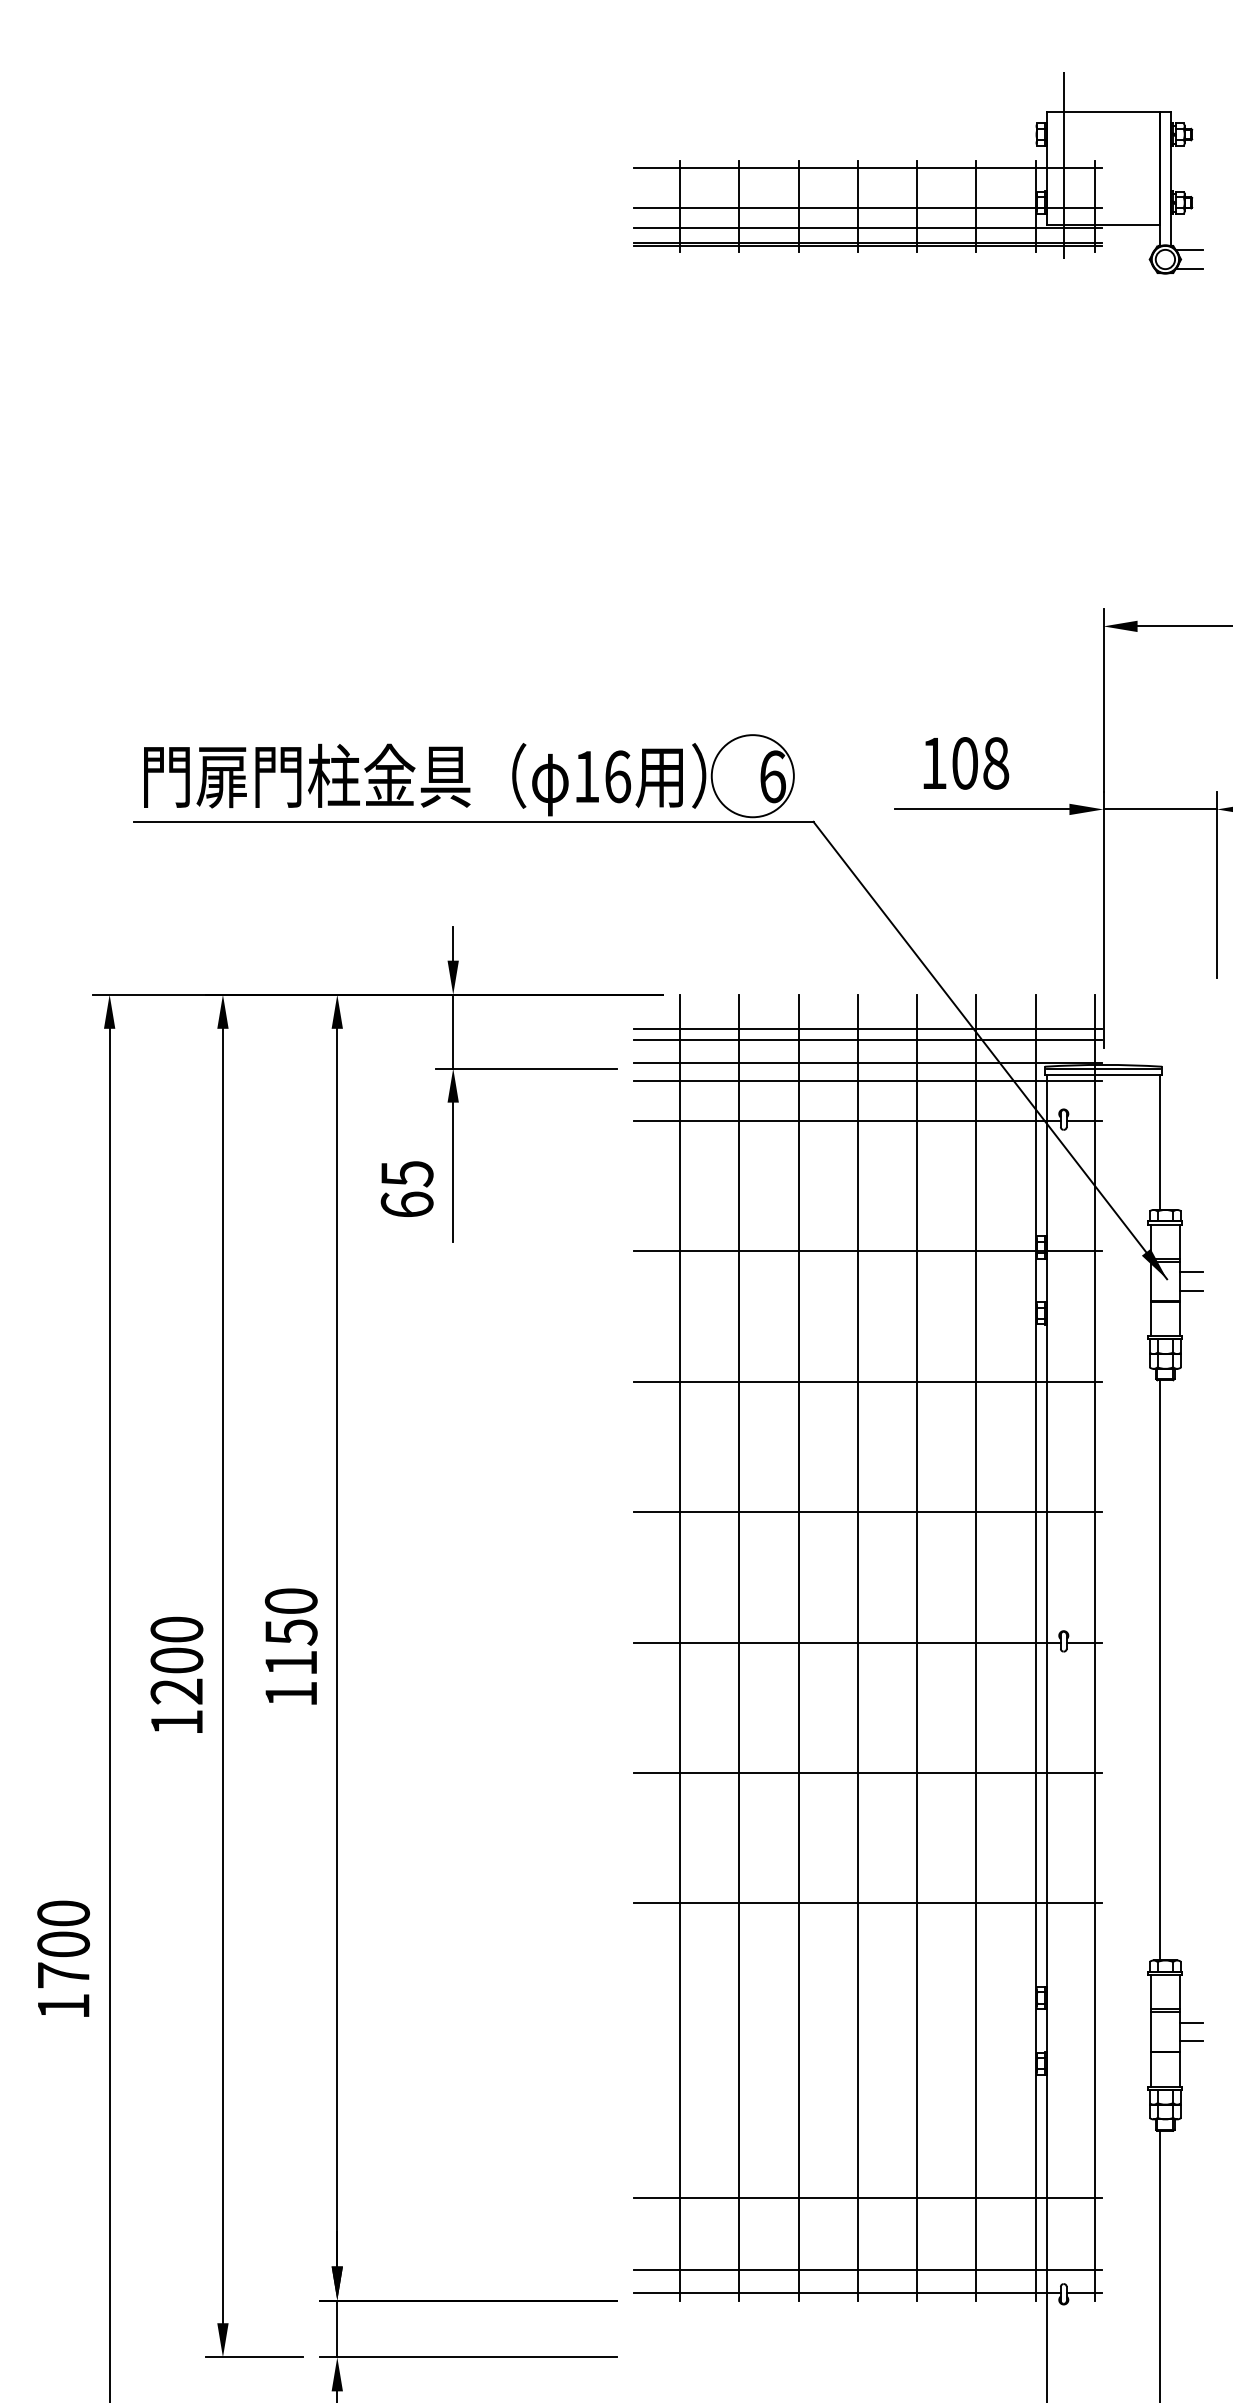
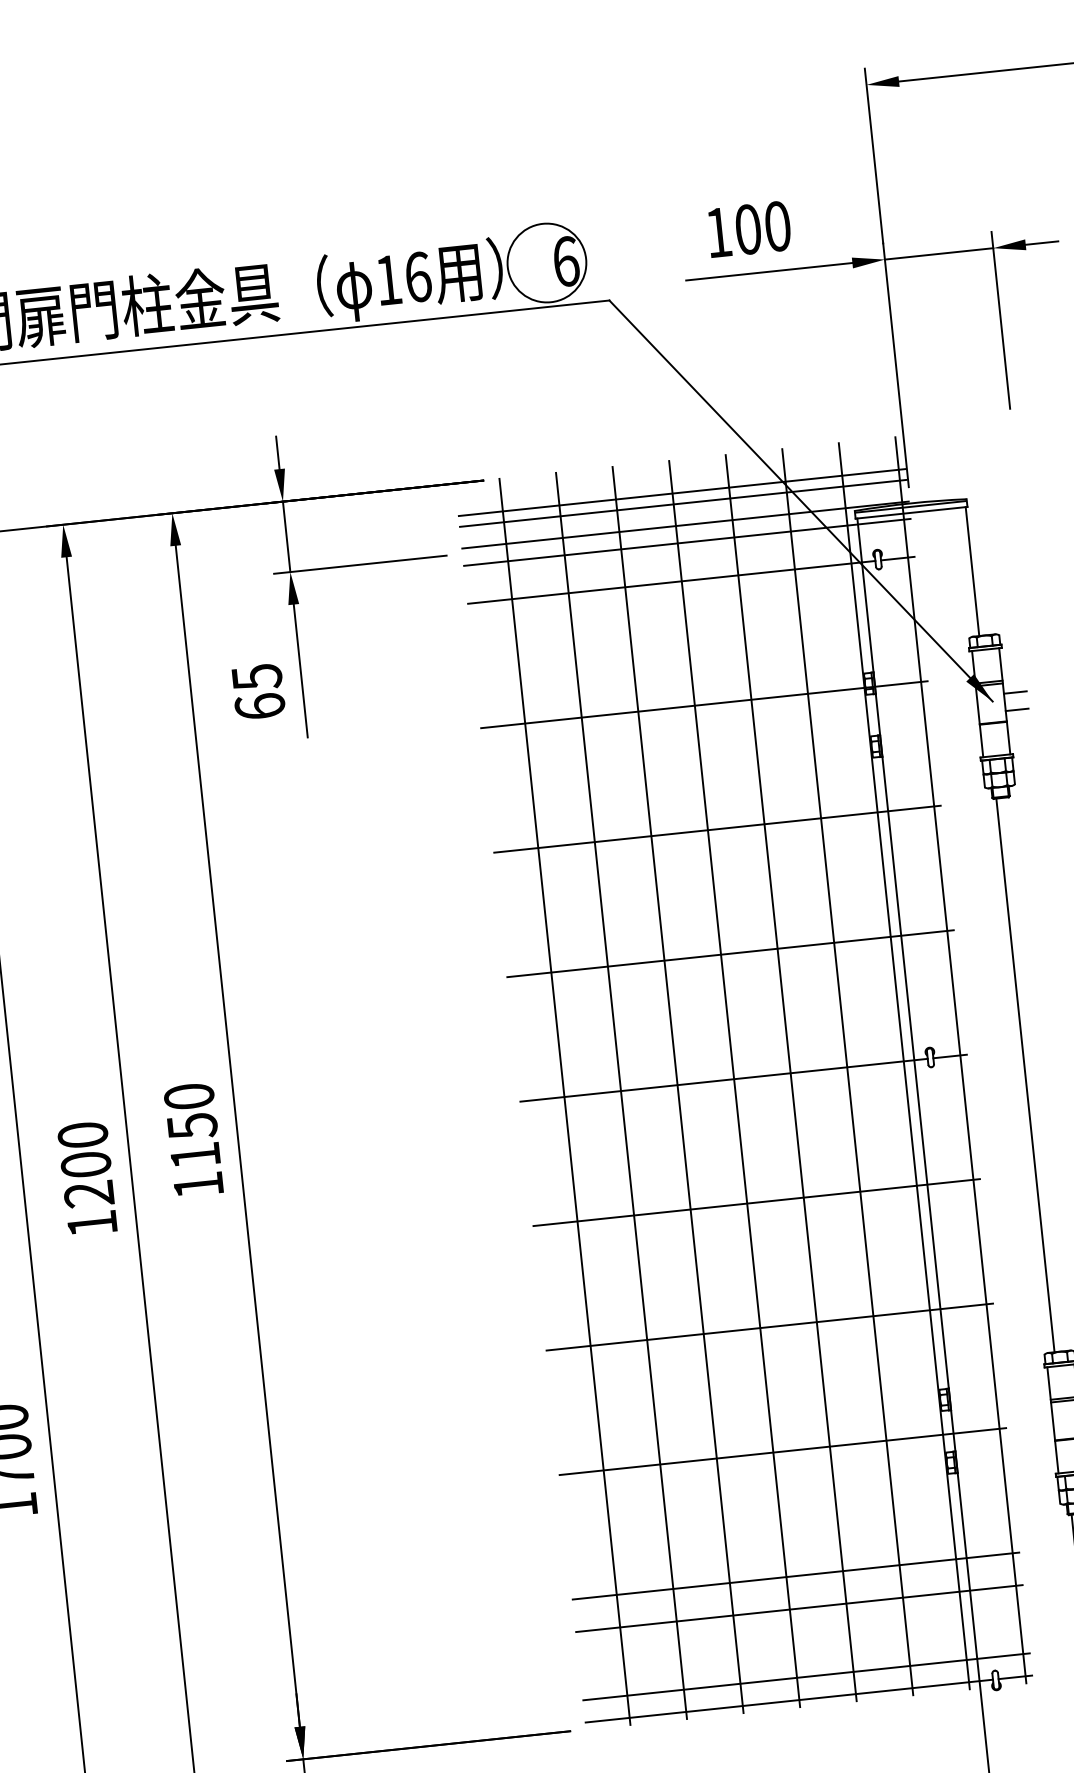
text: (996, 763) -> (778, 226), 108 -> 100
line: (867, 2033) -> (782, 1451), added
line: (867, 2164) -> (795, 1576), added

